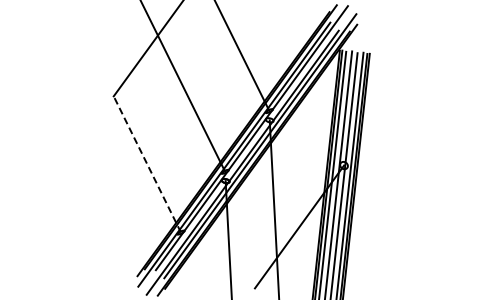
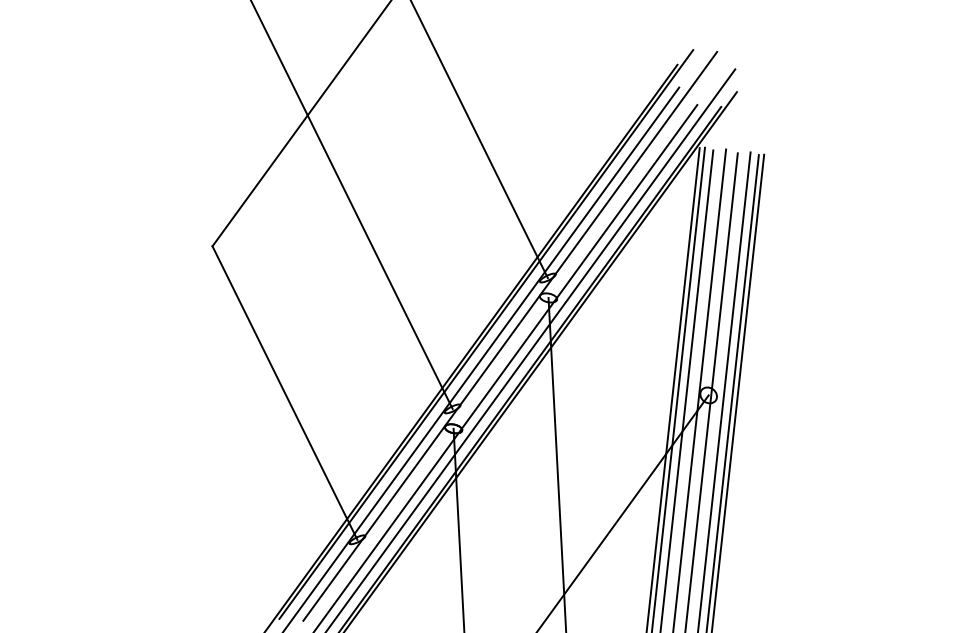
line: (147, 164) -> (285, 393), dashed -> solid

